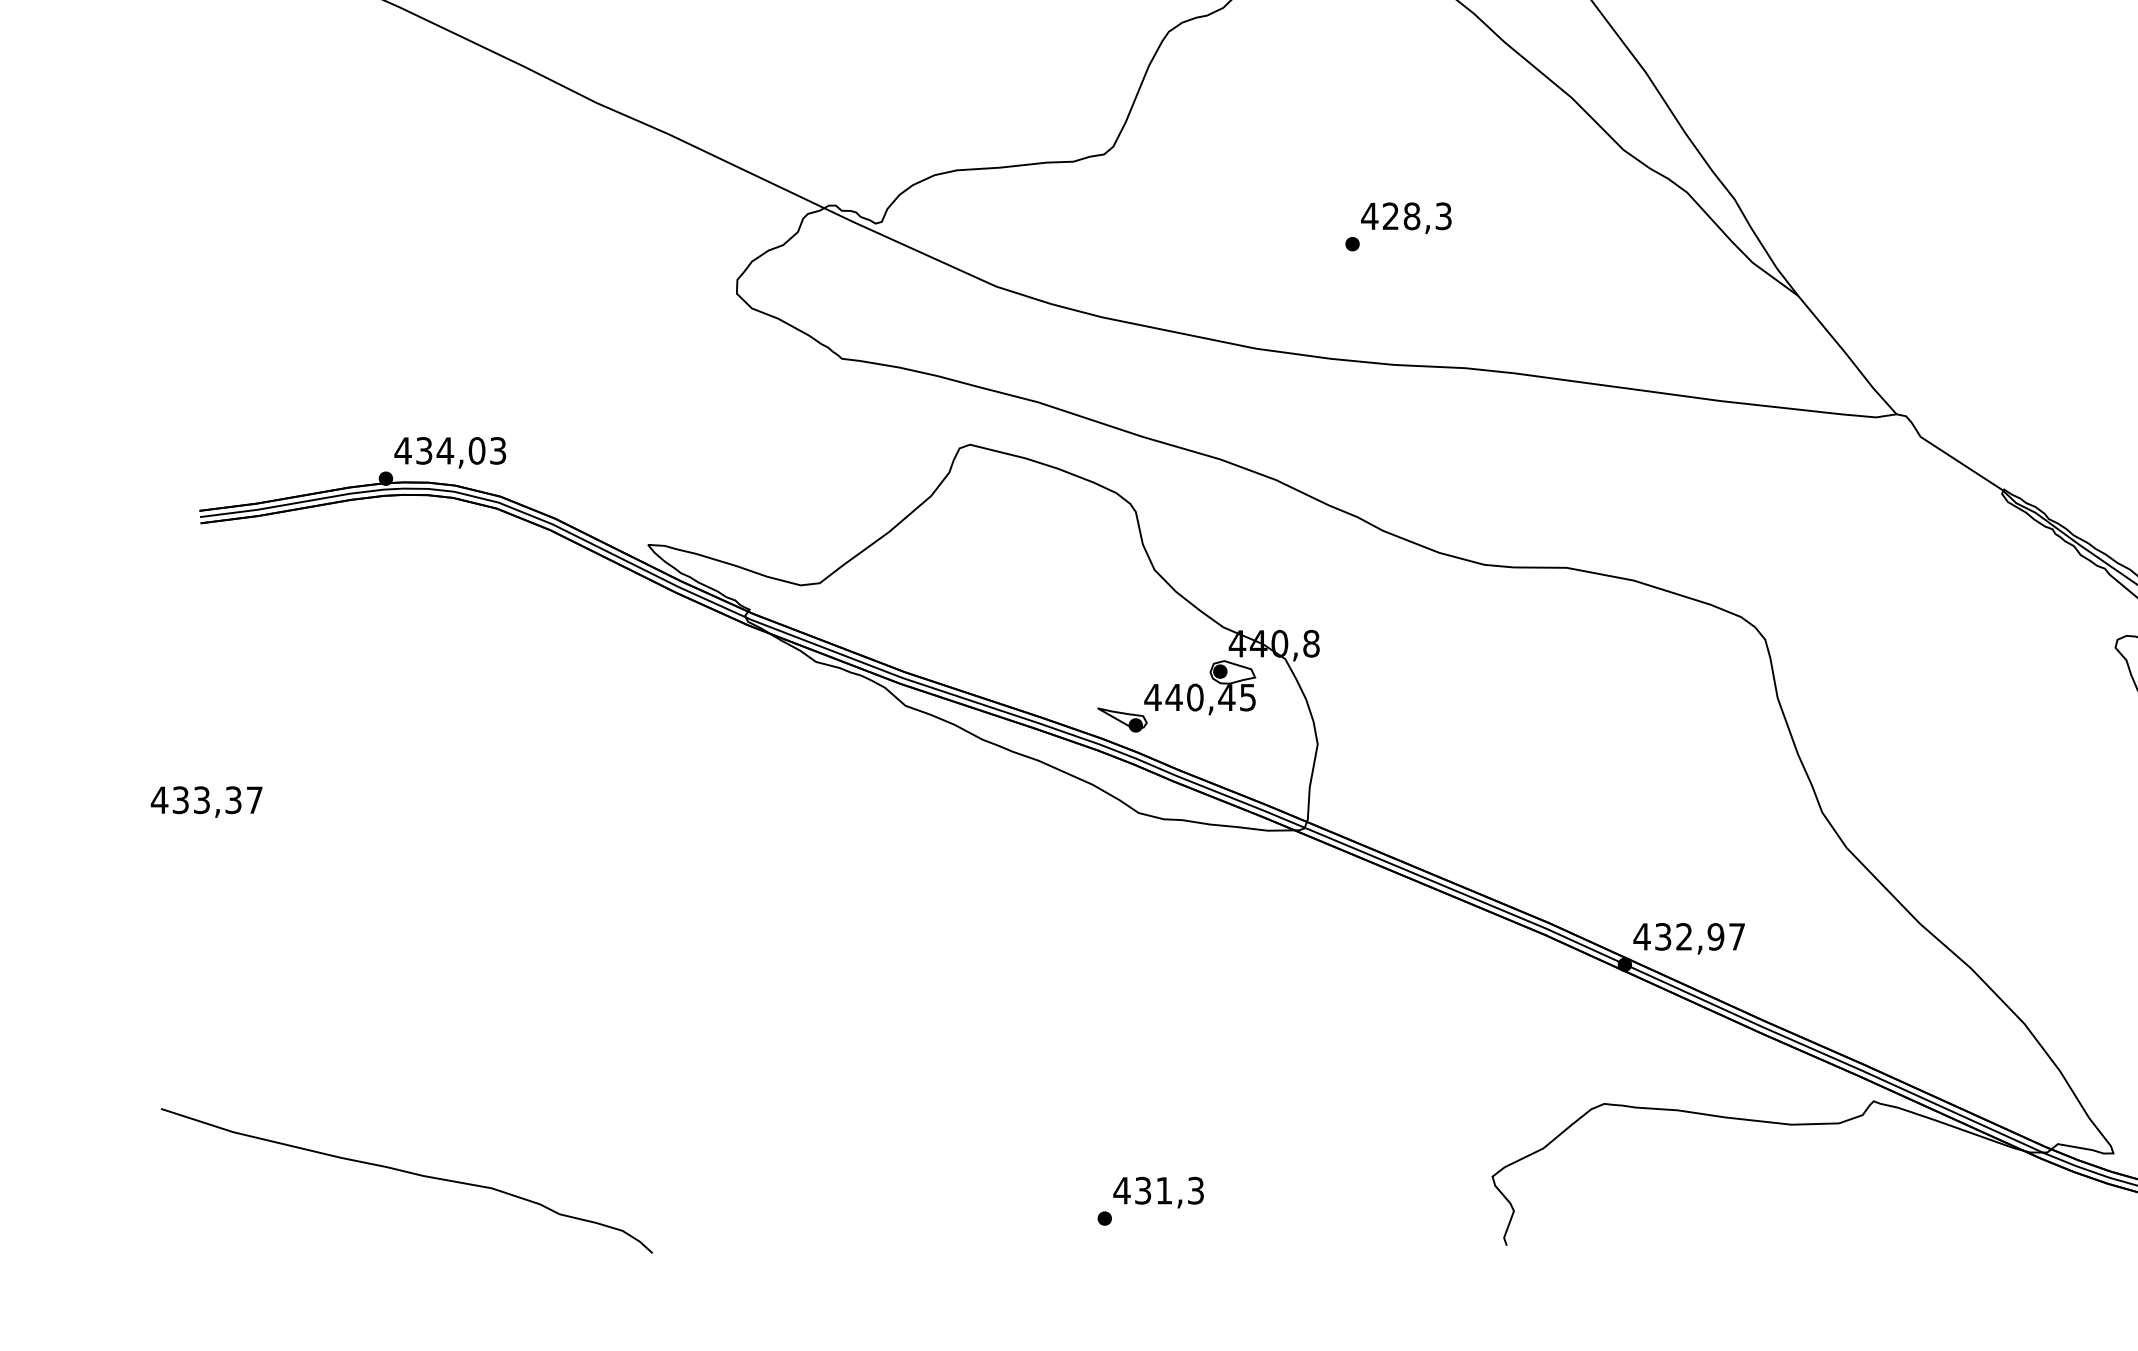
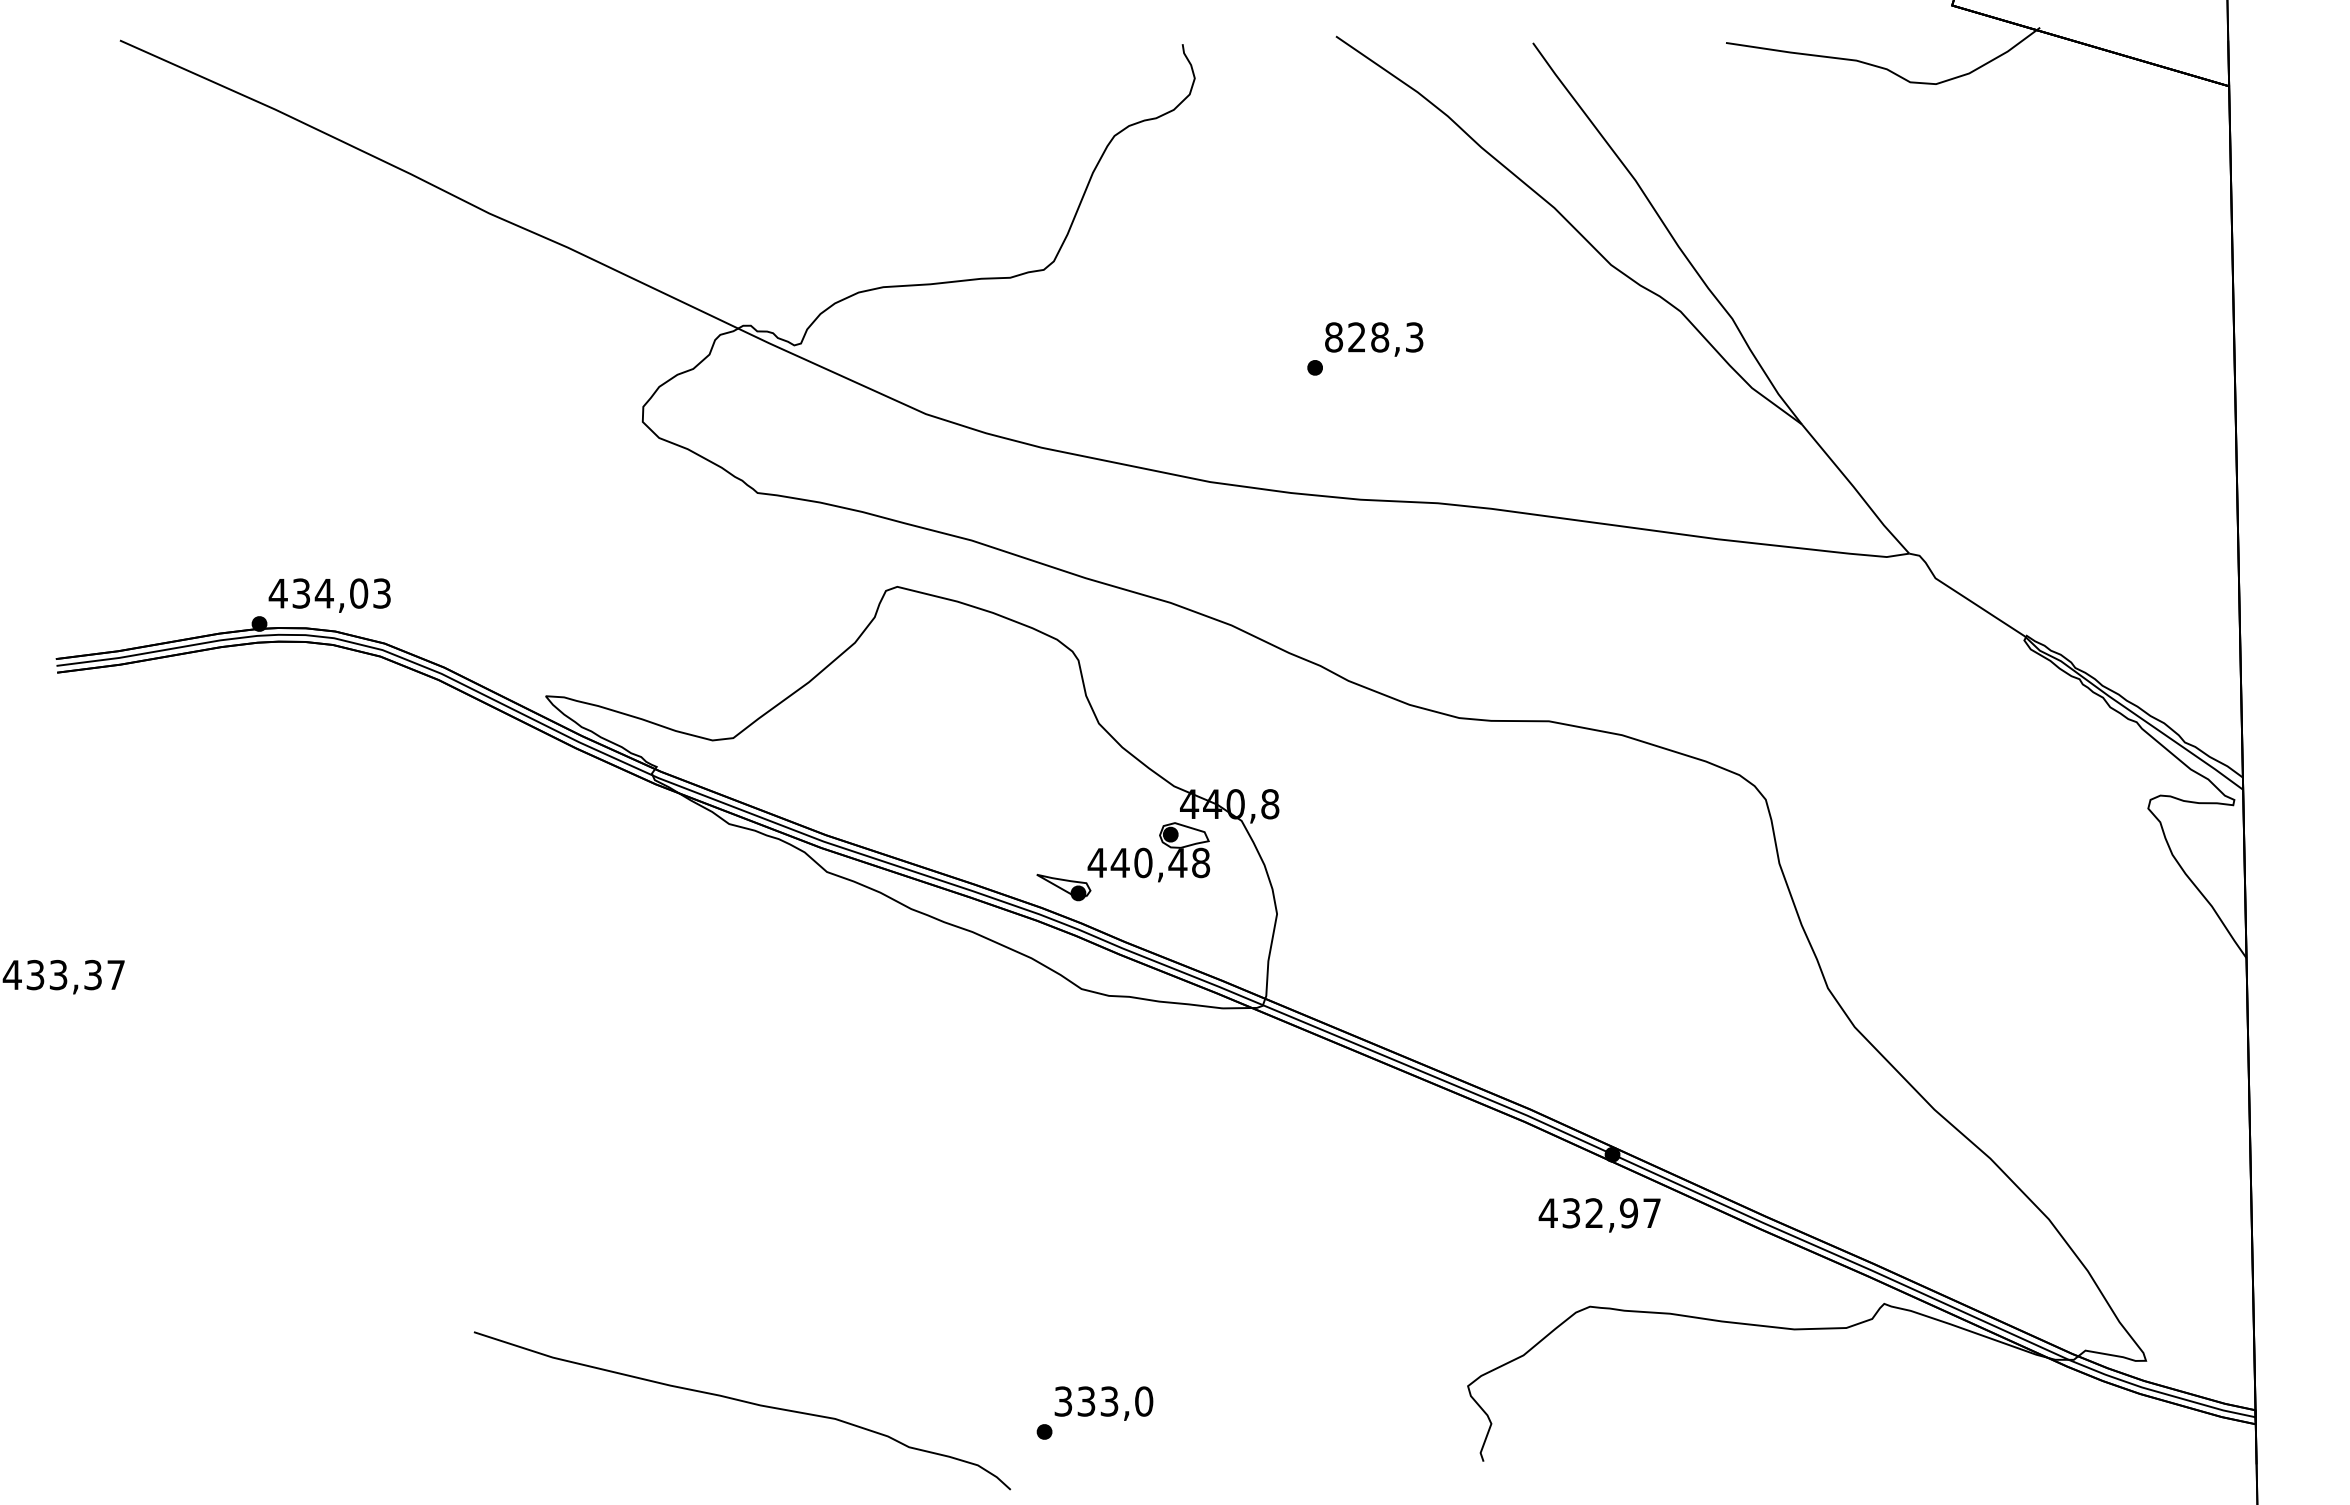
text: (1369, 216) -> (1333, 337), 428,3 -> 828,3
text: (1248, 697) -> (1201, 862), 440,45 -> 440,48
text: (1688, 938) -> (1599, 1215), moved
part: (407, 1173) -> (743, 1402), moved
text: (1158, 1190) -> (1103, 1401), 431,3 -> 333,0

